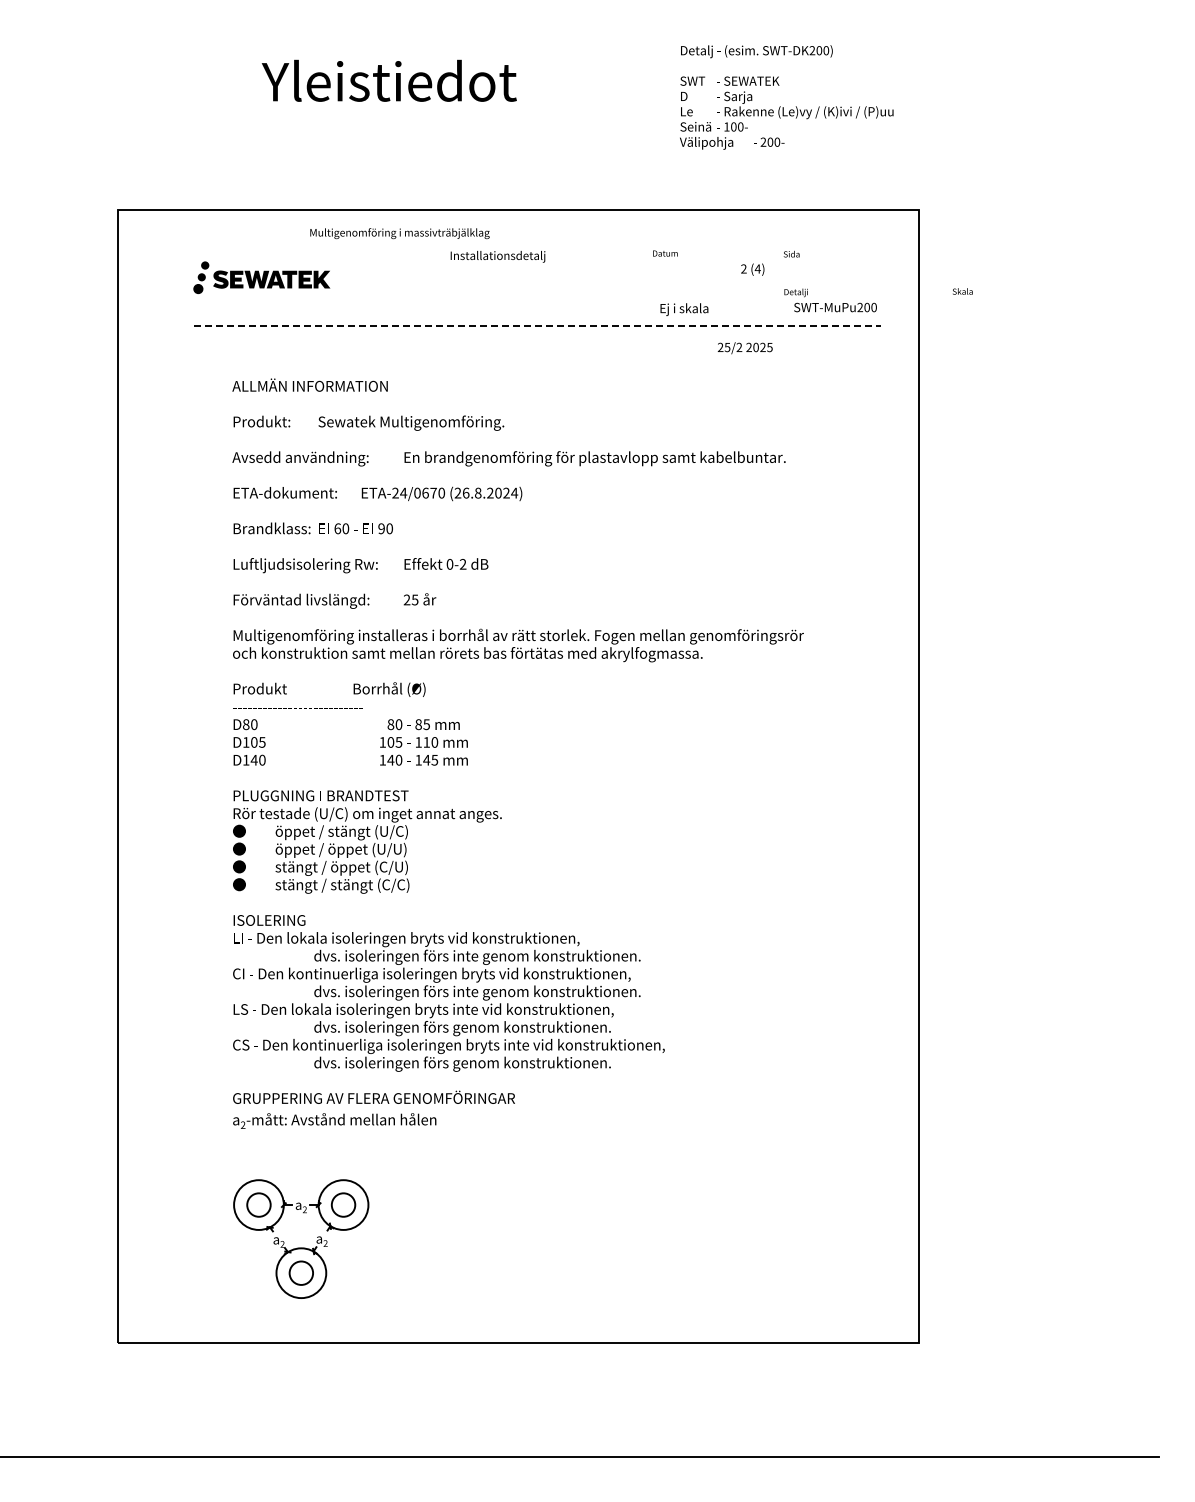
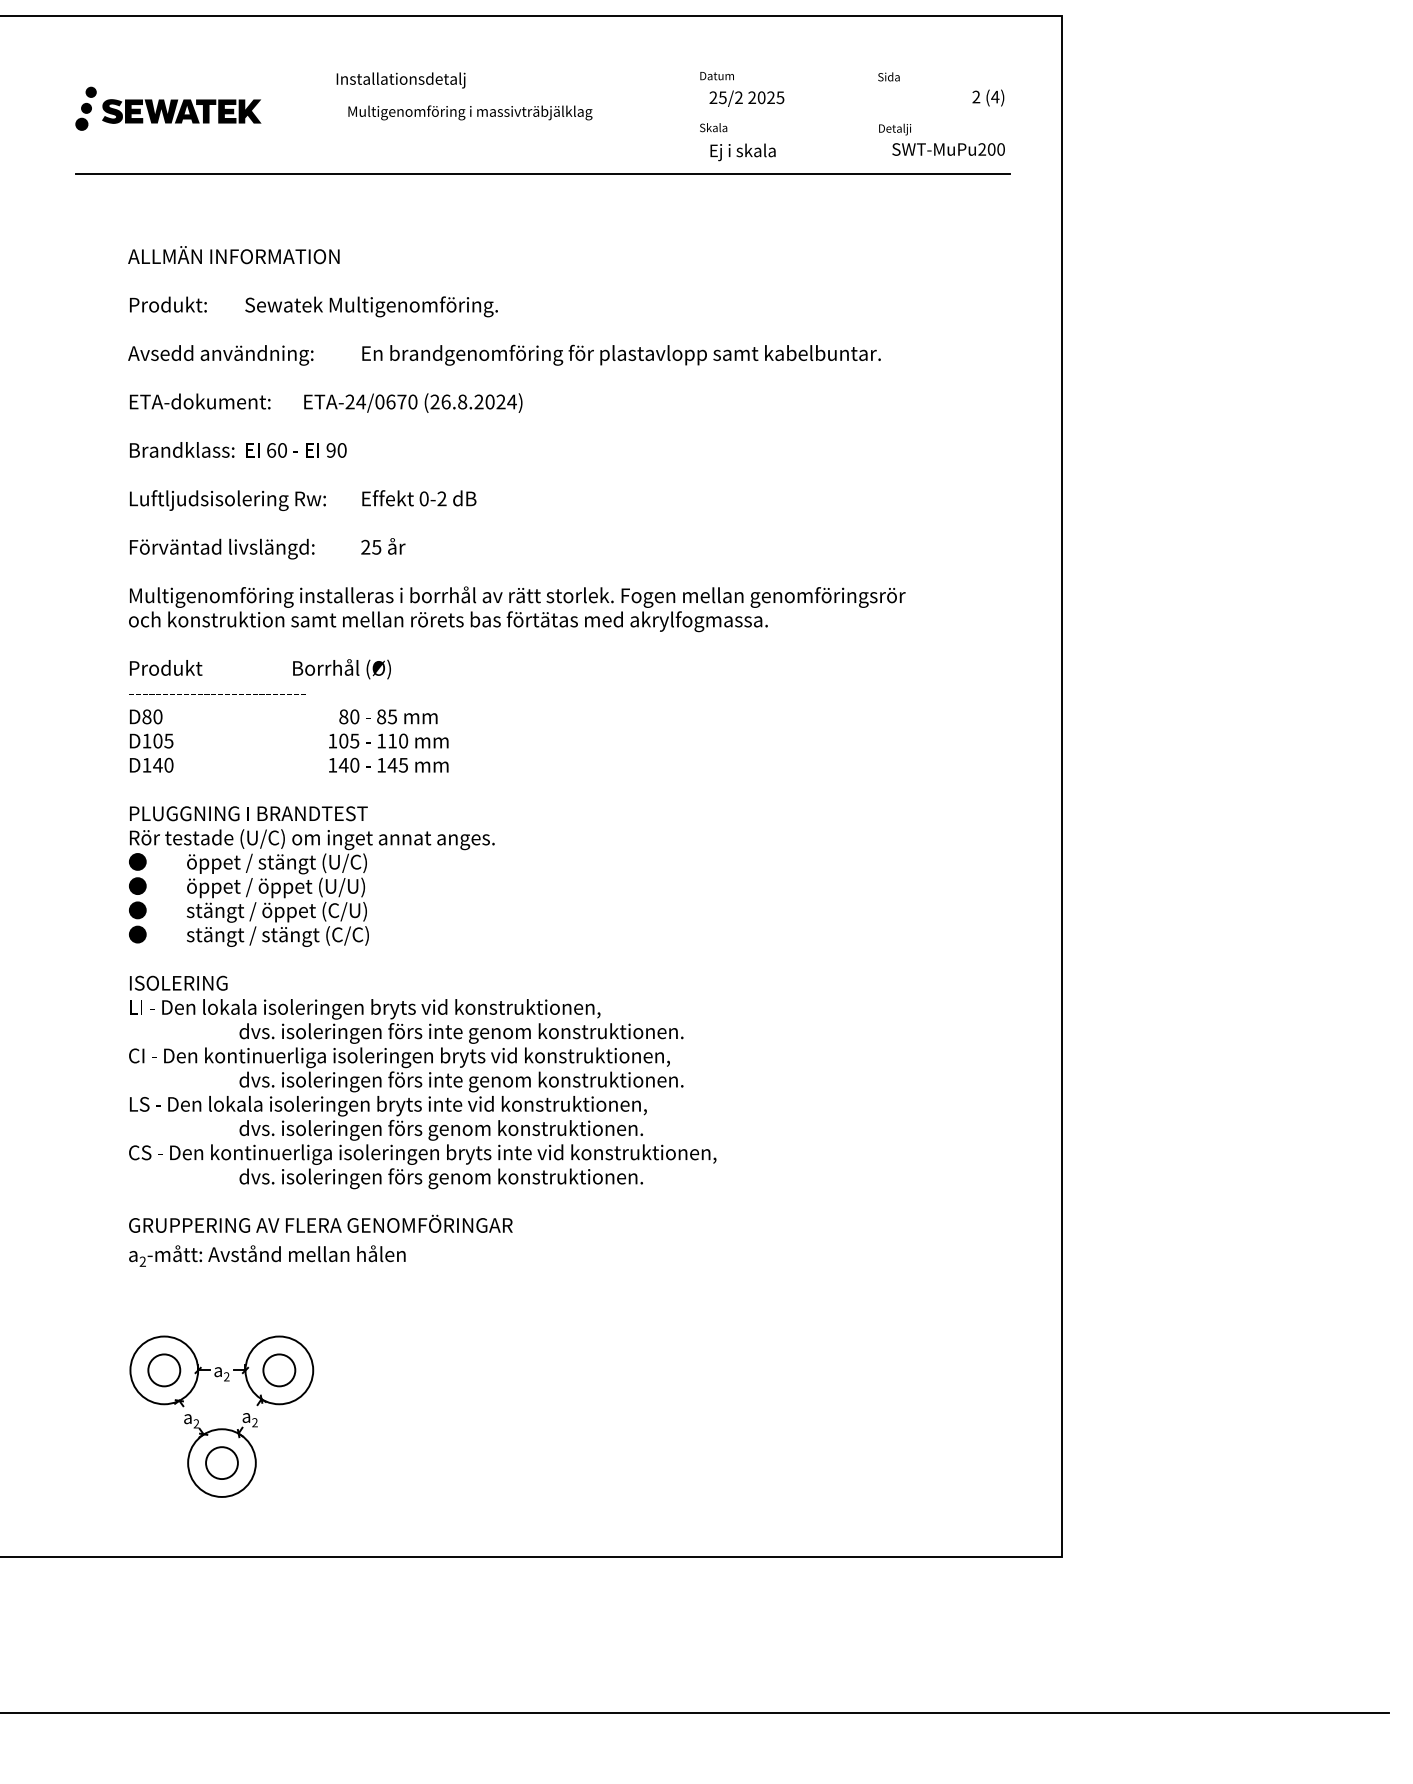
text: (399, 233) -> (469, 112), moved
text: (497, 256) -> (400, 80), moved
text: (752, 269) -> (988, 97), moved
text: (962, 291) -> (713, 127), moved
line: (537, 325) -> (543, 173), dashed -> solid
text: (744, 348) -> (745, 99), moved

